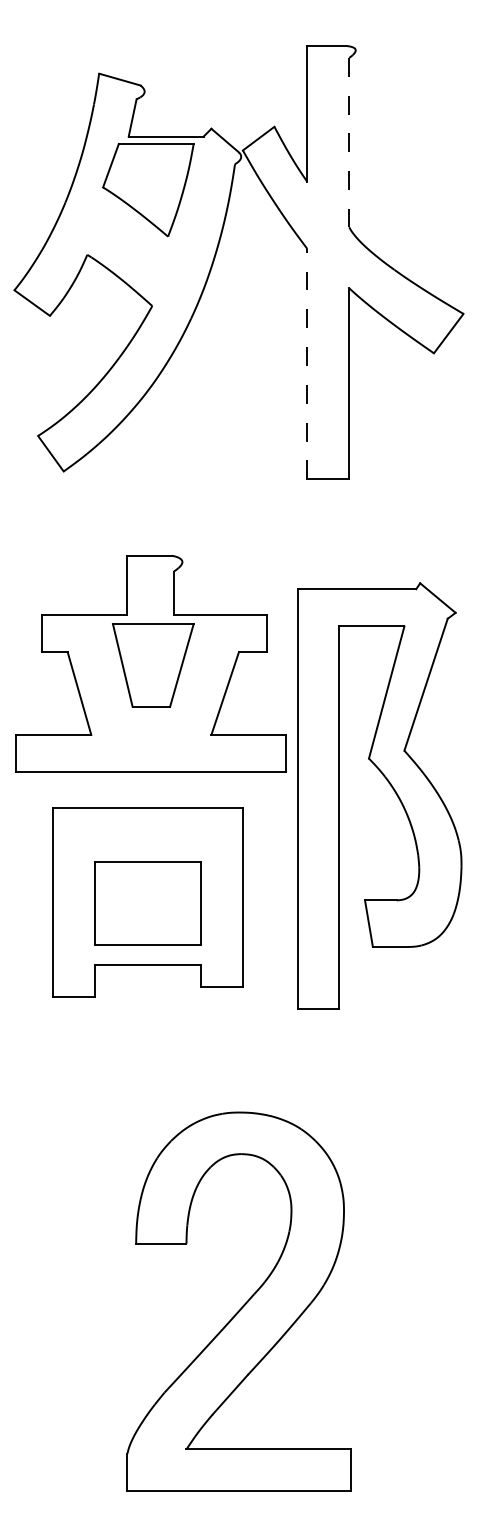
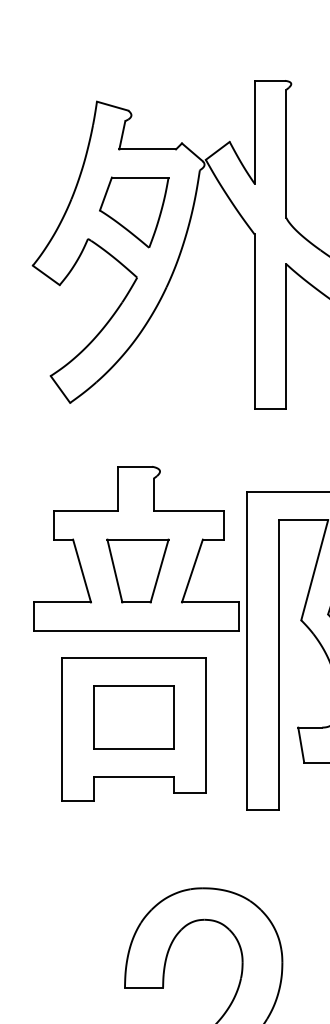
line: (349, 142) -> (286, 153), dashed -> solid
part: (148, 190) -> (134, 212), moved
line: (307, 363) -> (254, 321), dashed -> solid
part: (153, 665) -> (138, 571), moved
part: (147, 903) -> (133, 717), moved

